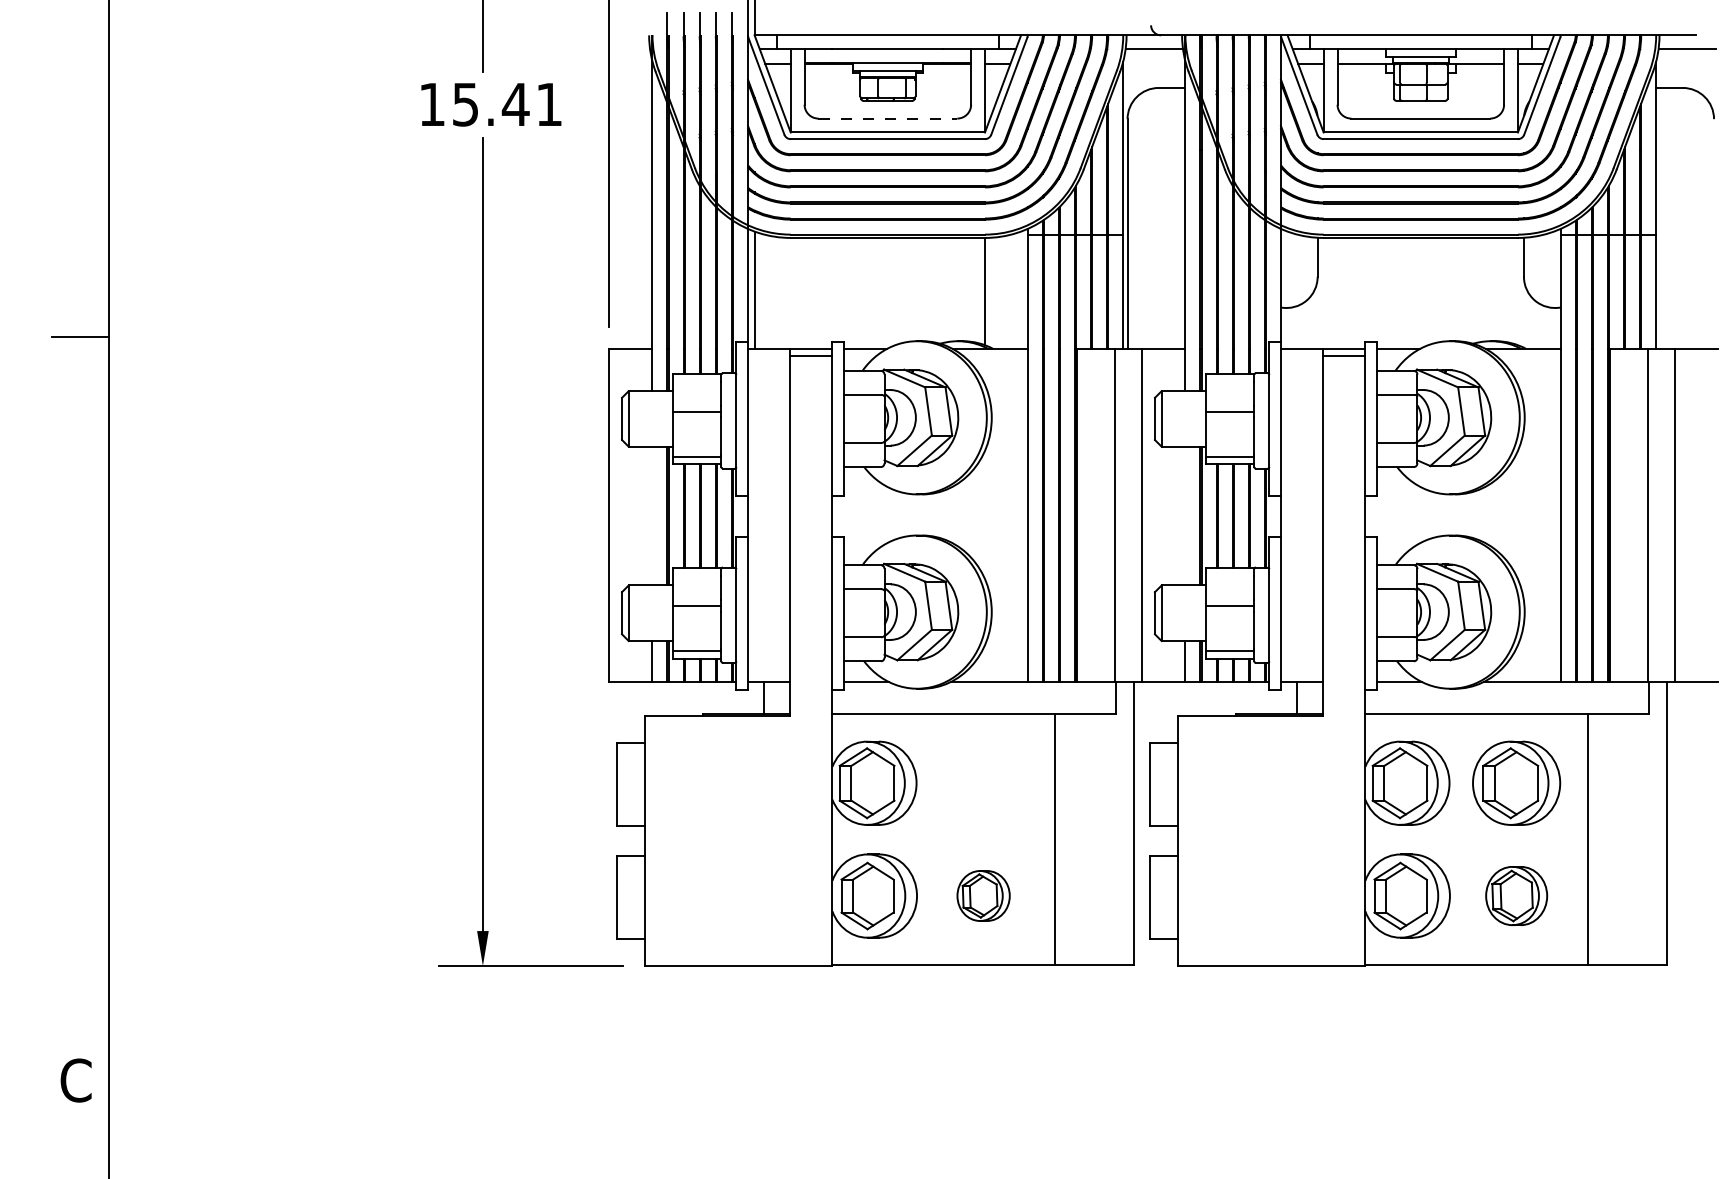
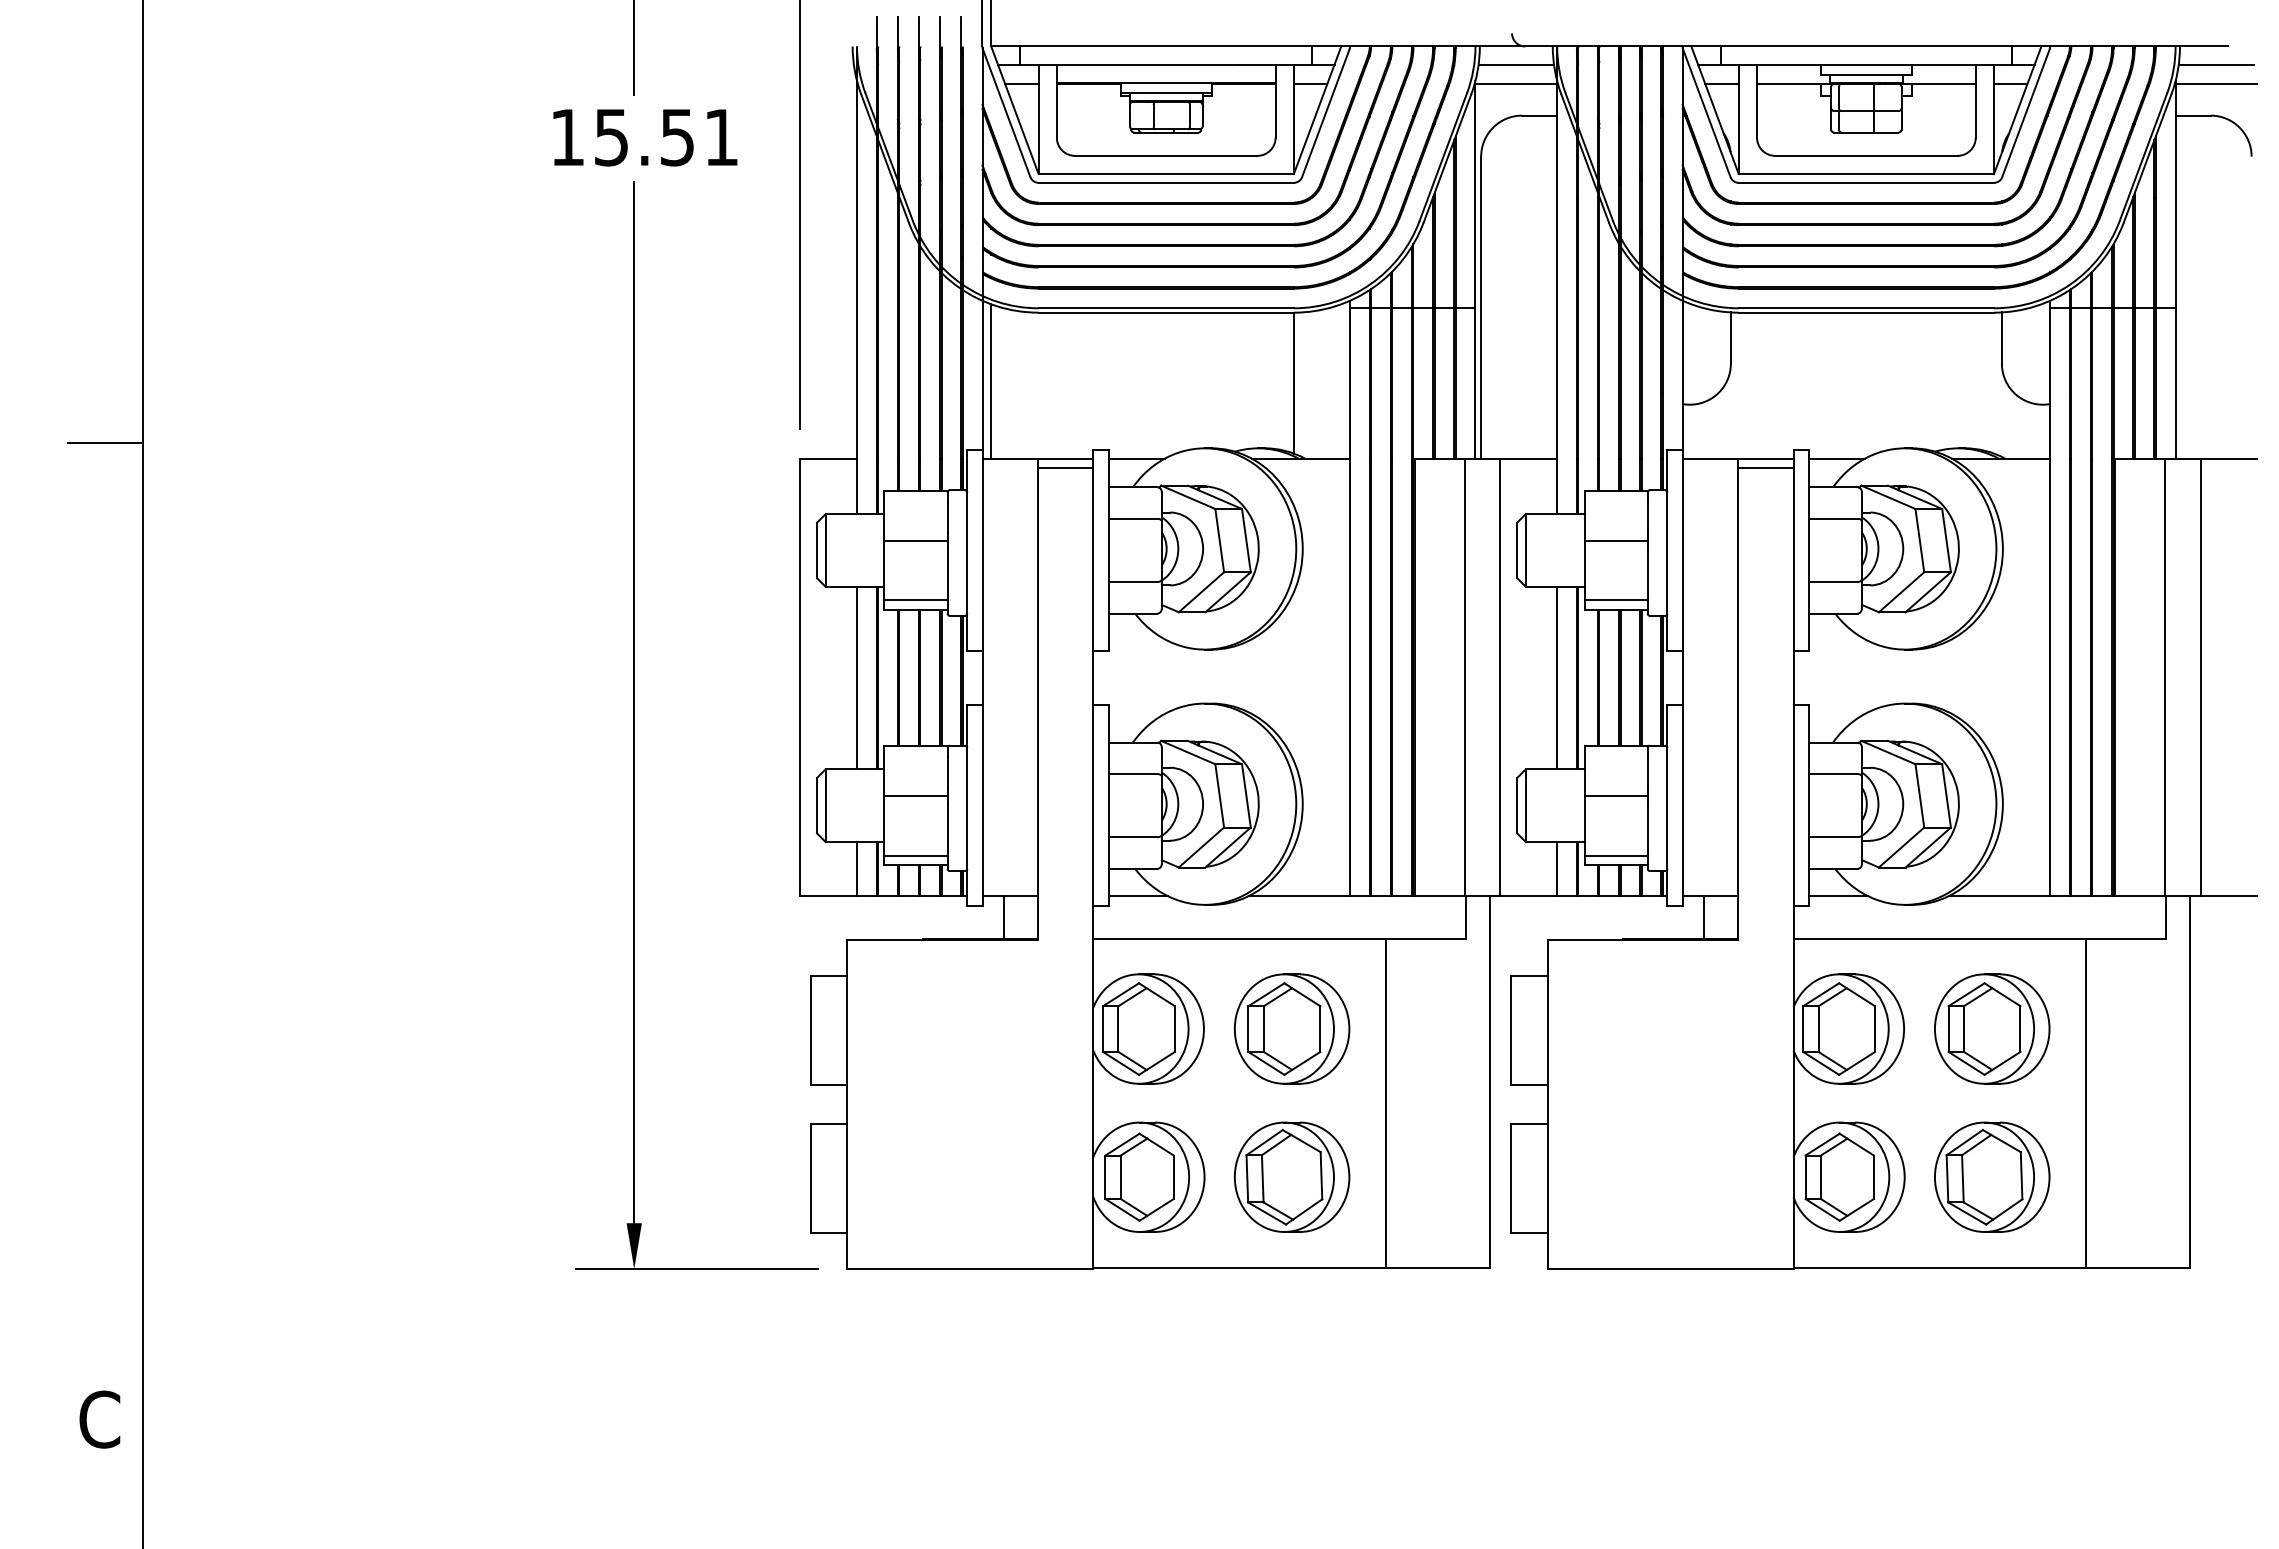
line: (1154, 64) -> (1516, 84), added
line: (1687, 64) -> (2216, 84), added
text: (515, 104) -> (677, 137), 15.41 -> 15.51
line: (888, 118) -> (1166, 155), dashed -> solid
line: (652, 515) -> (857, 677), added
line: (1185, 515) -> (1557, 677), added
part: (983, 782) -> (1292, 1028), added
part: (983, 895) -> (1291, 1176), size x1.67
part: (1516, 895) -> (1992, 1176), size x1.43

